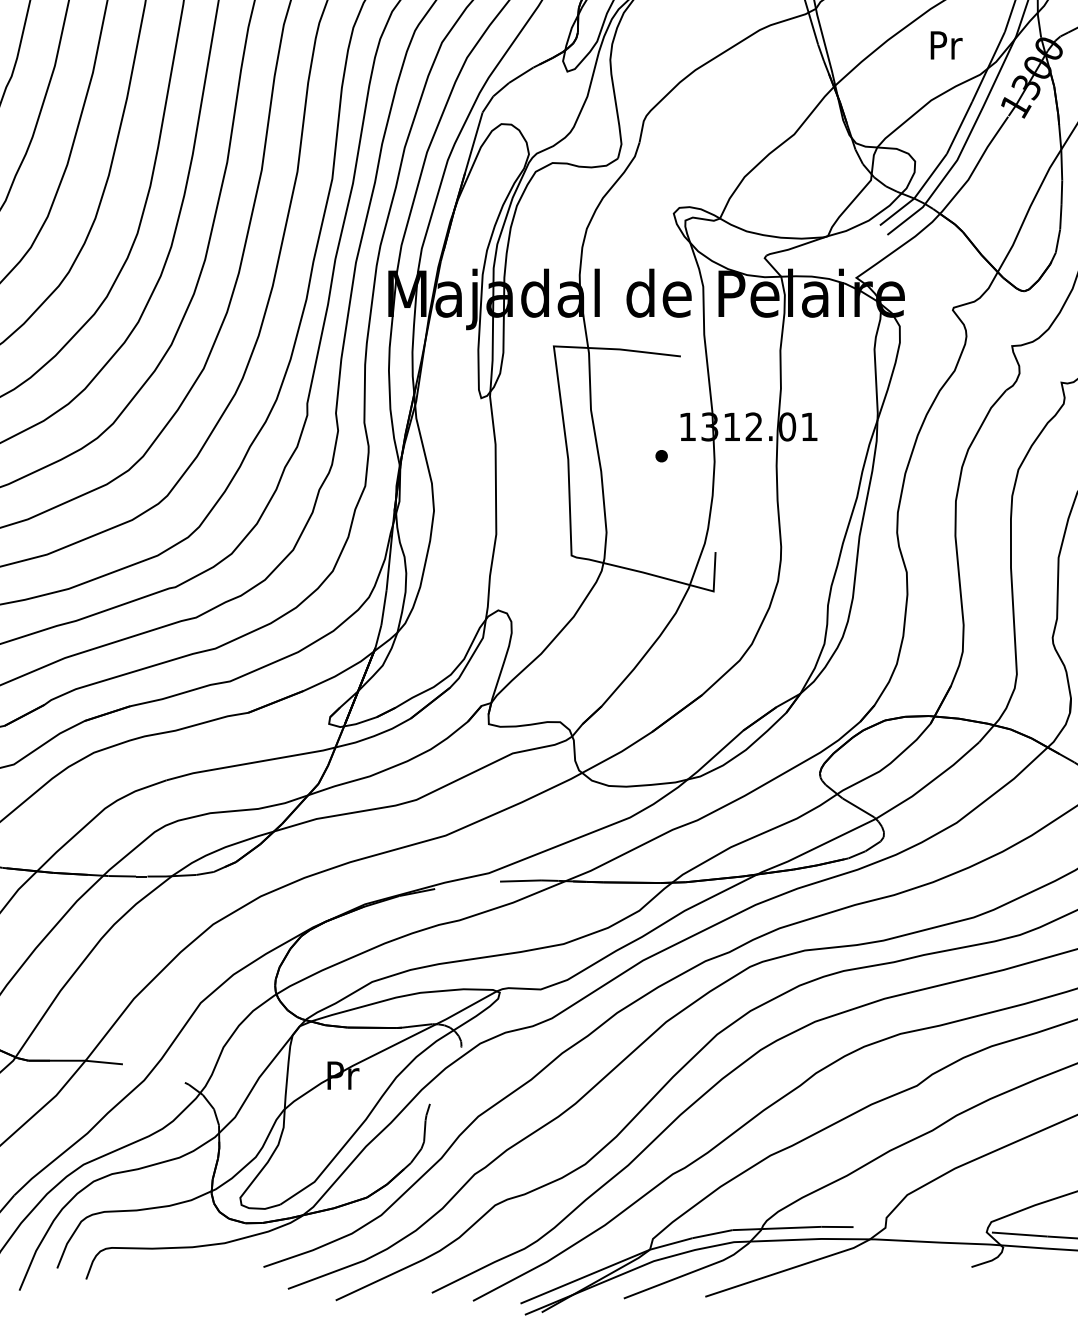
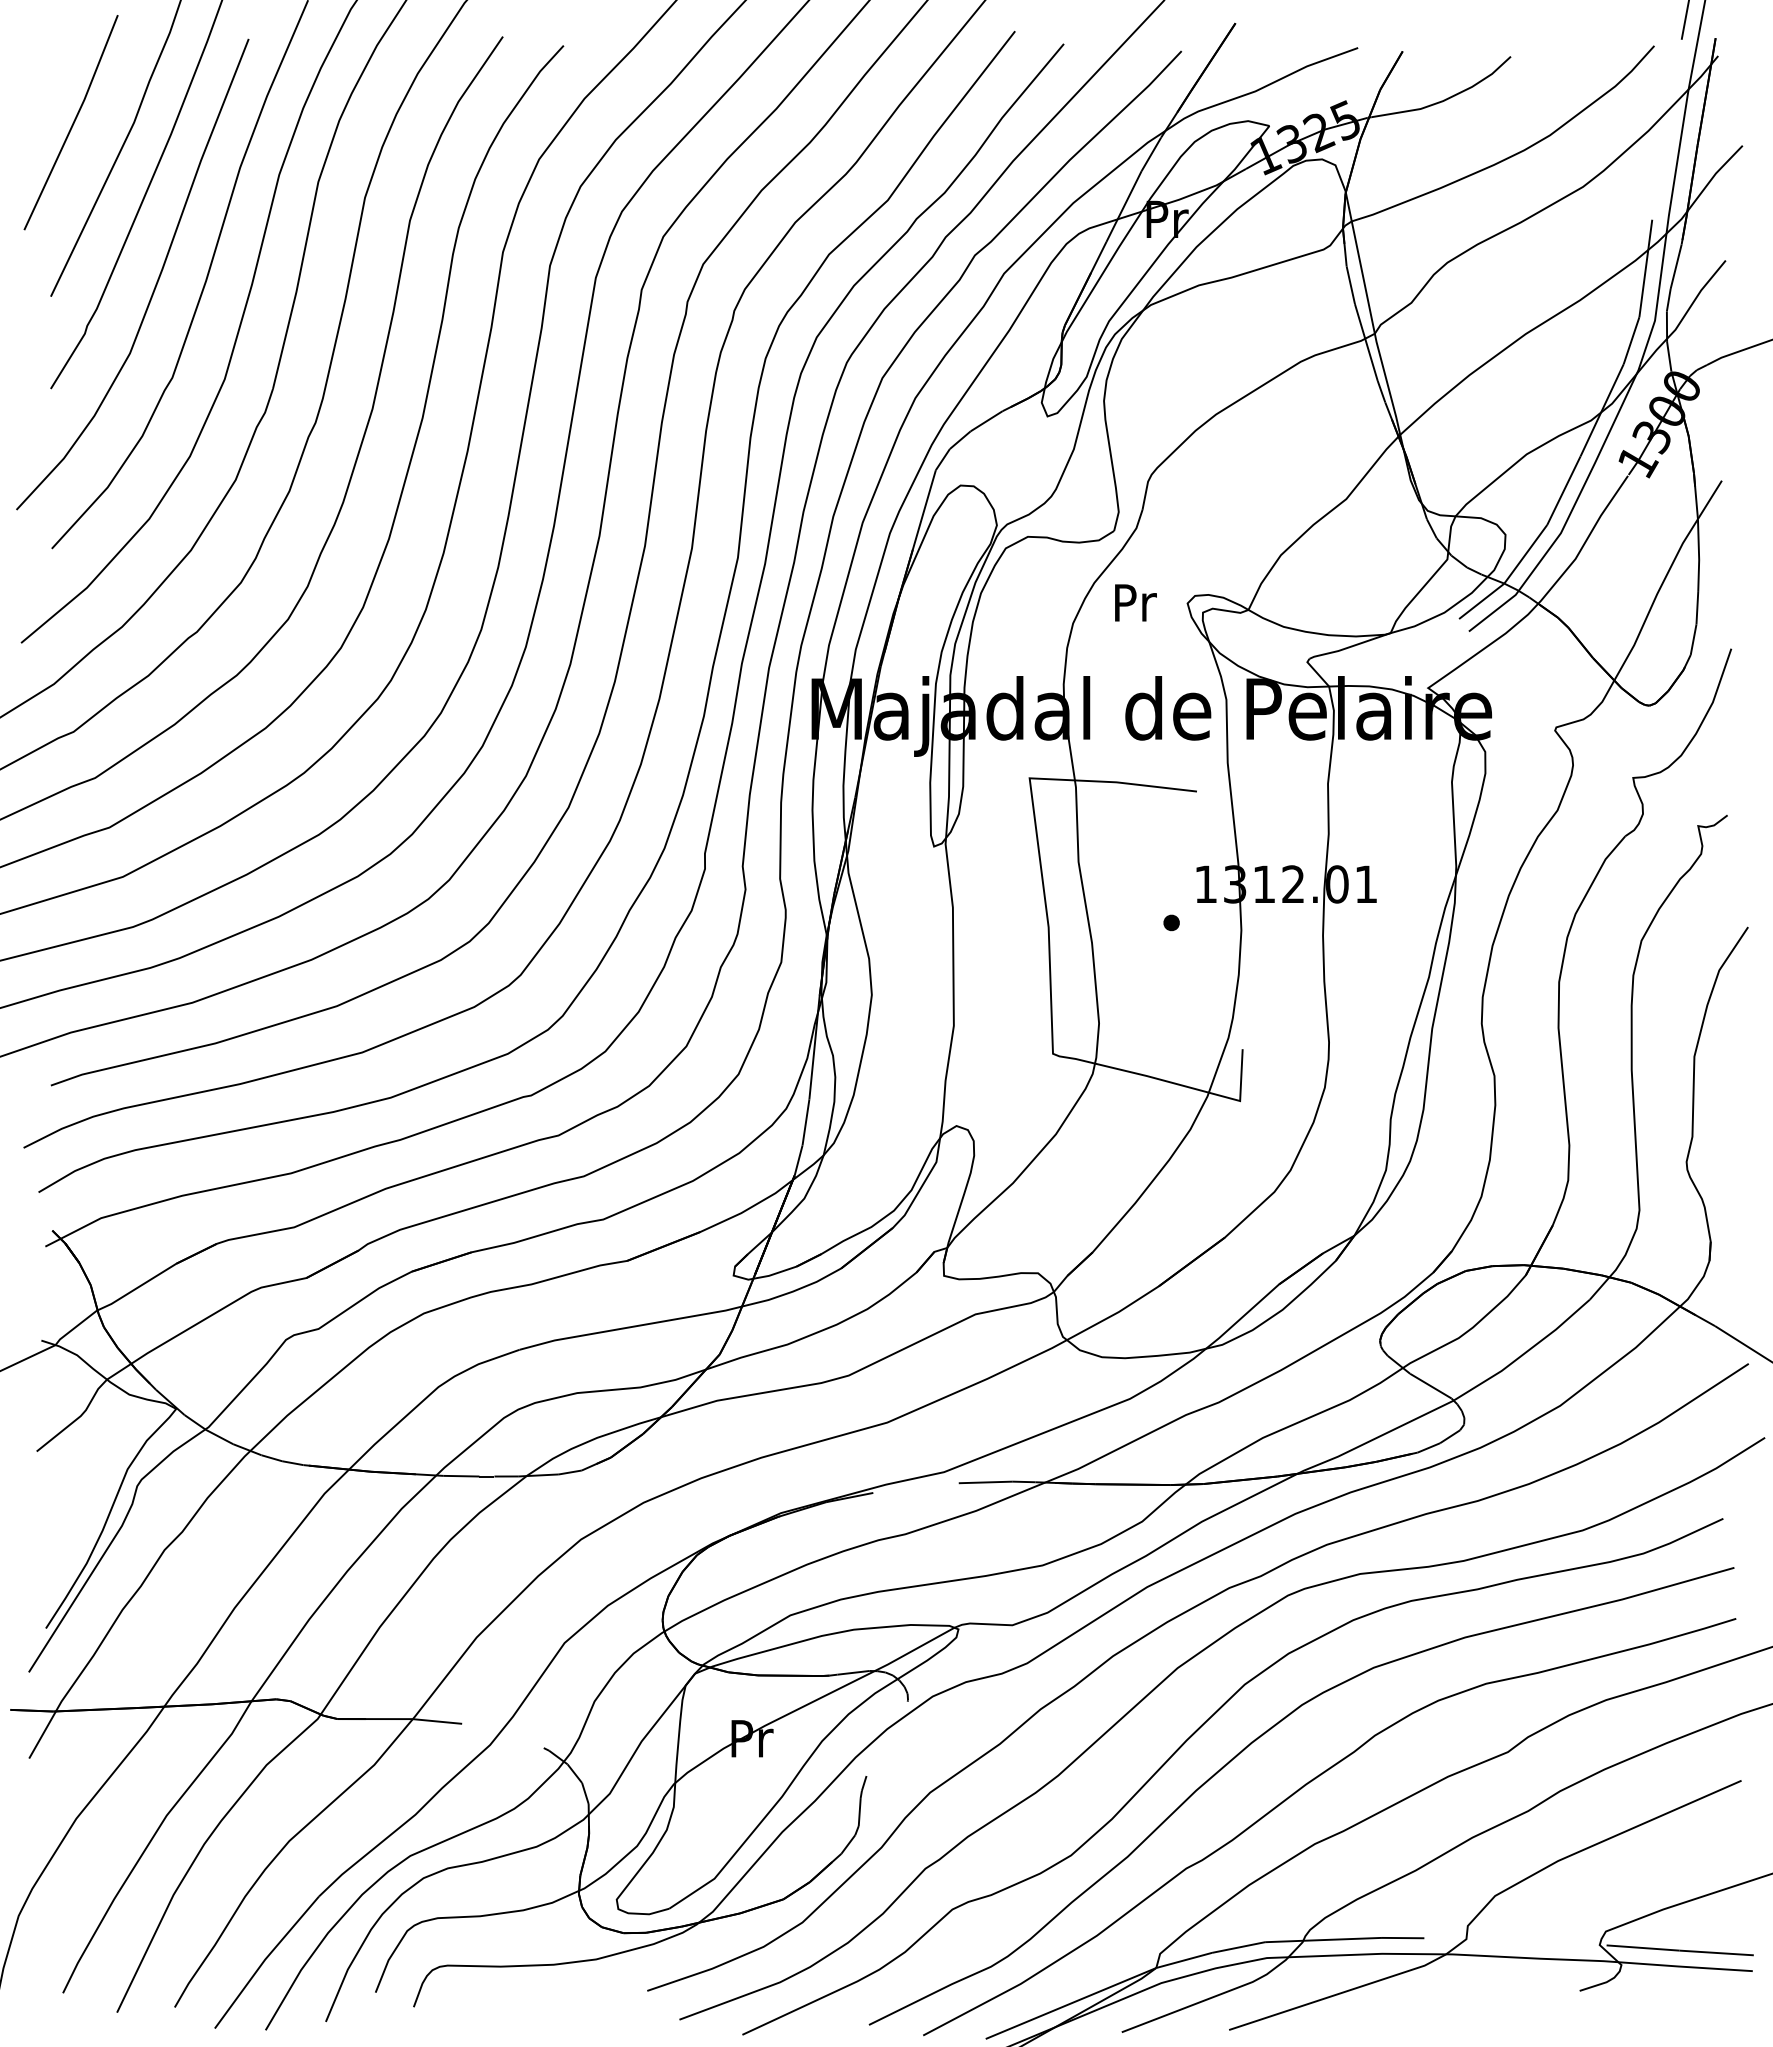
text: (946, 45) -> (1135, 602), moved

